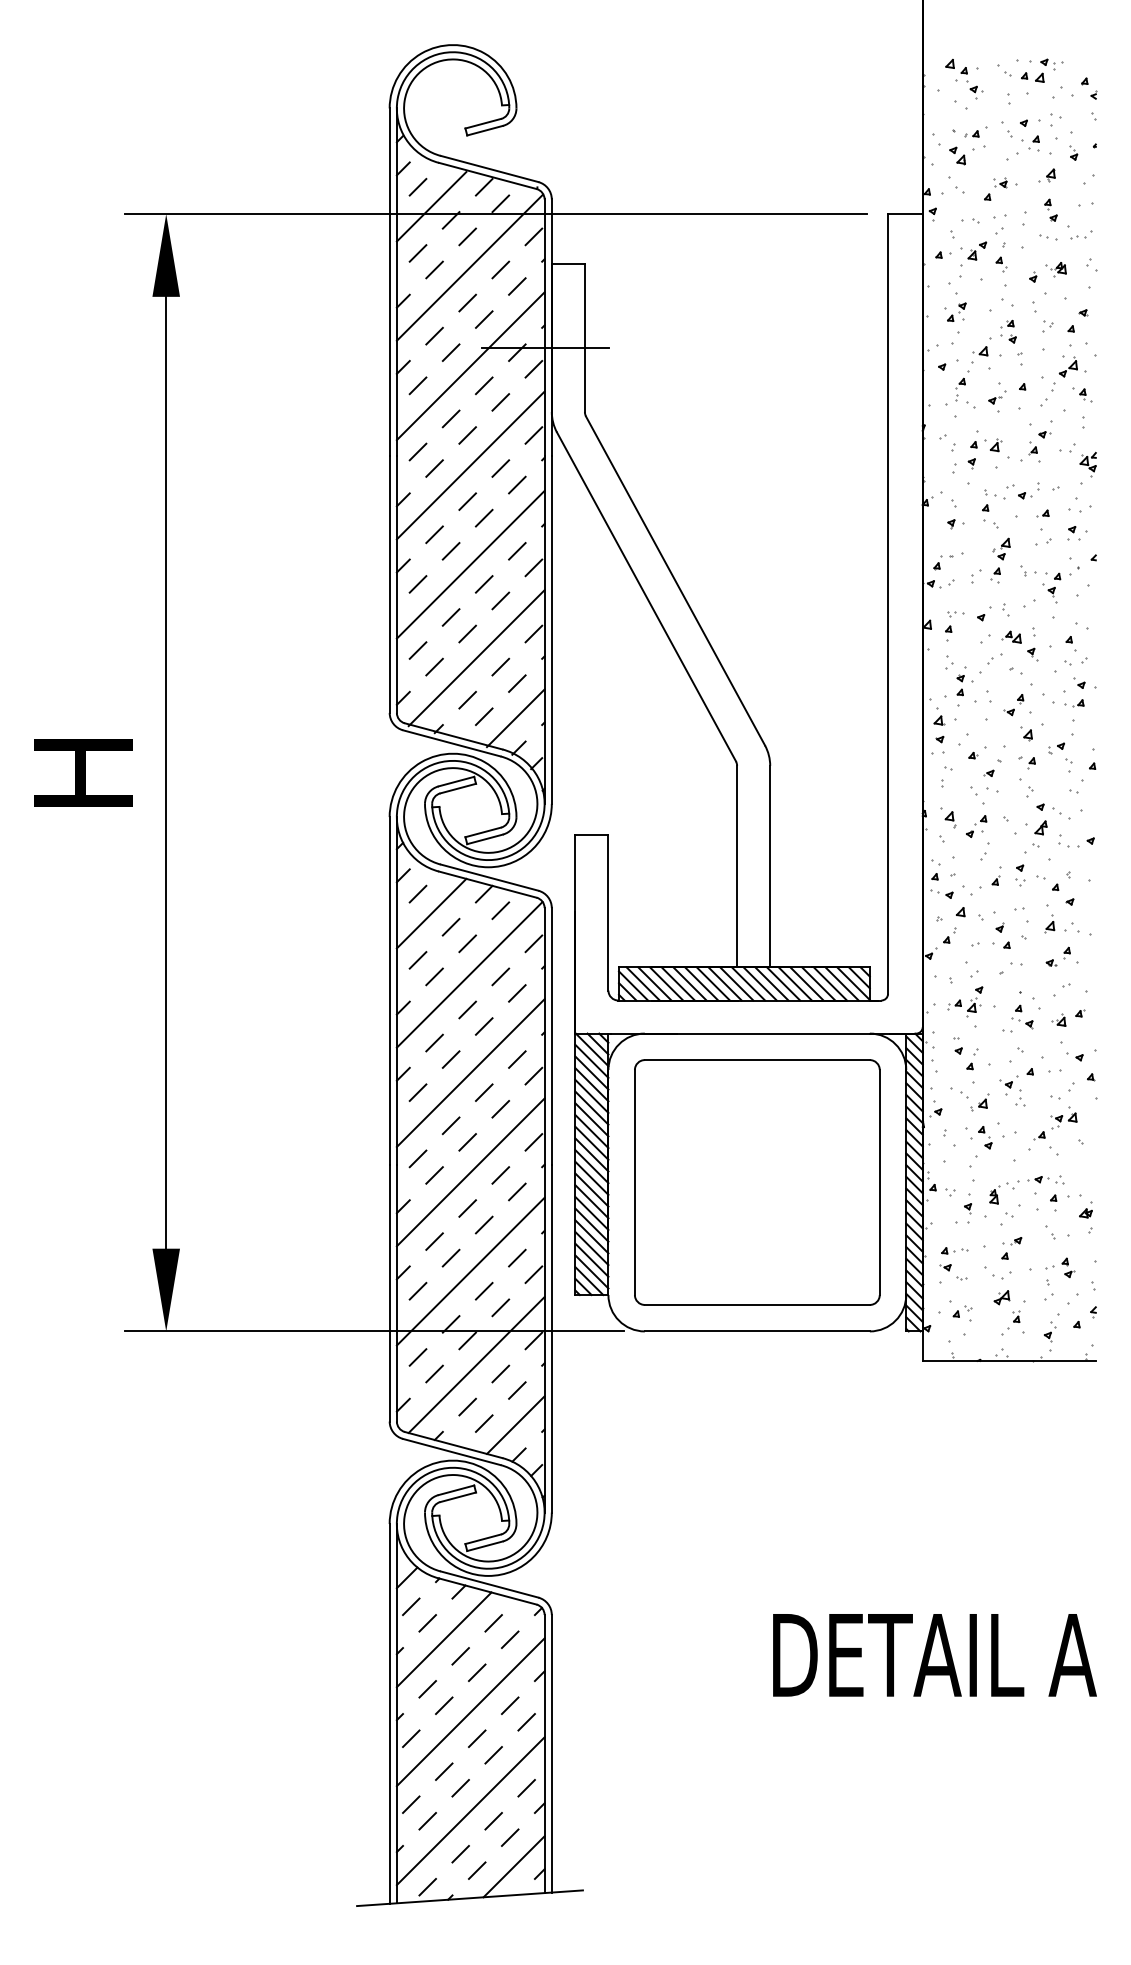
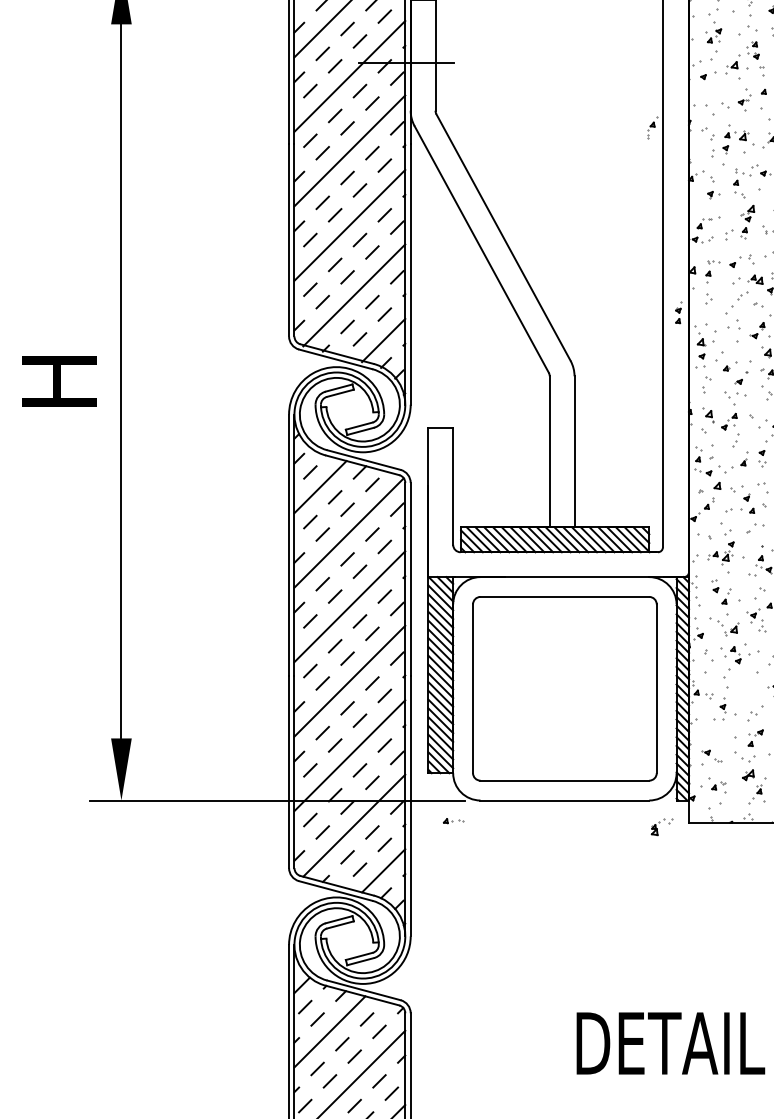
part: (962, 385) -> (652, 127), moved
part: (961, 681) -> (679, 312), moved
part: (999, 1187) -> (658, 823), moved
part: (954, 1250) -> (453, 820), moved

